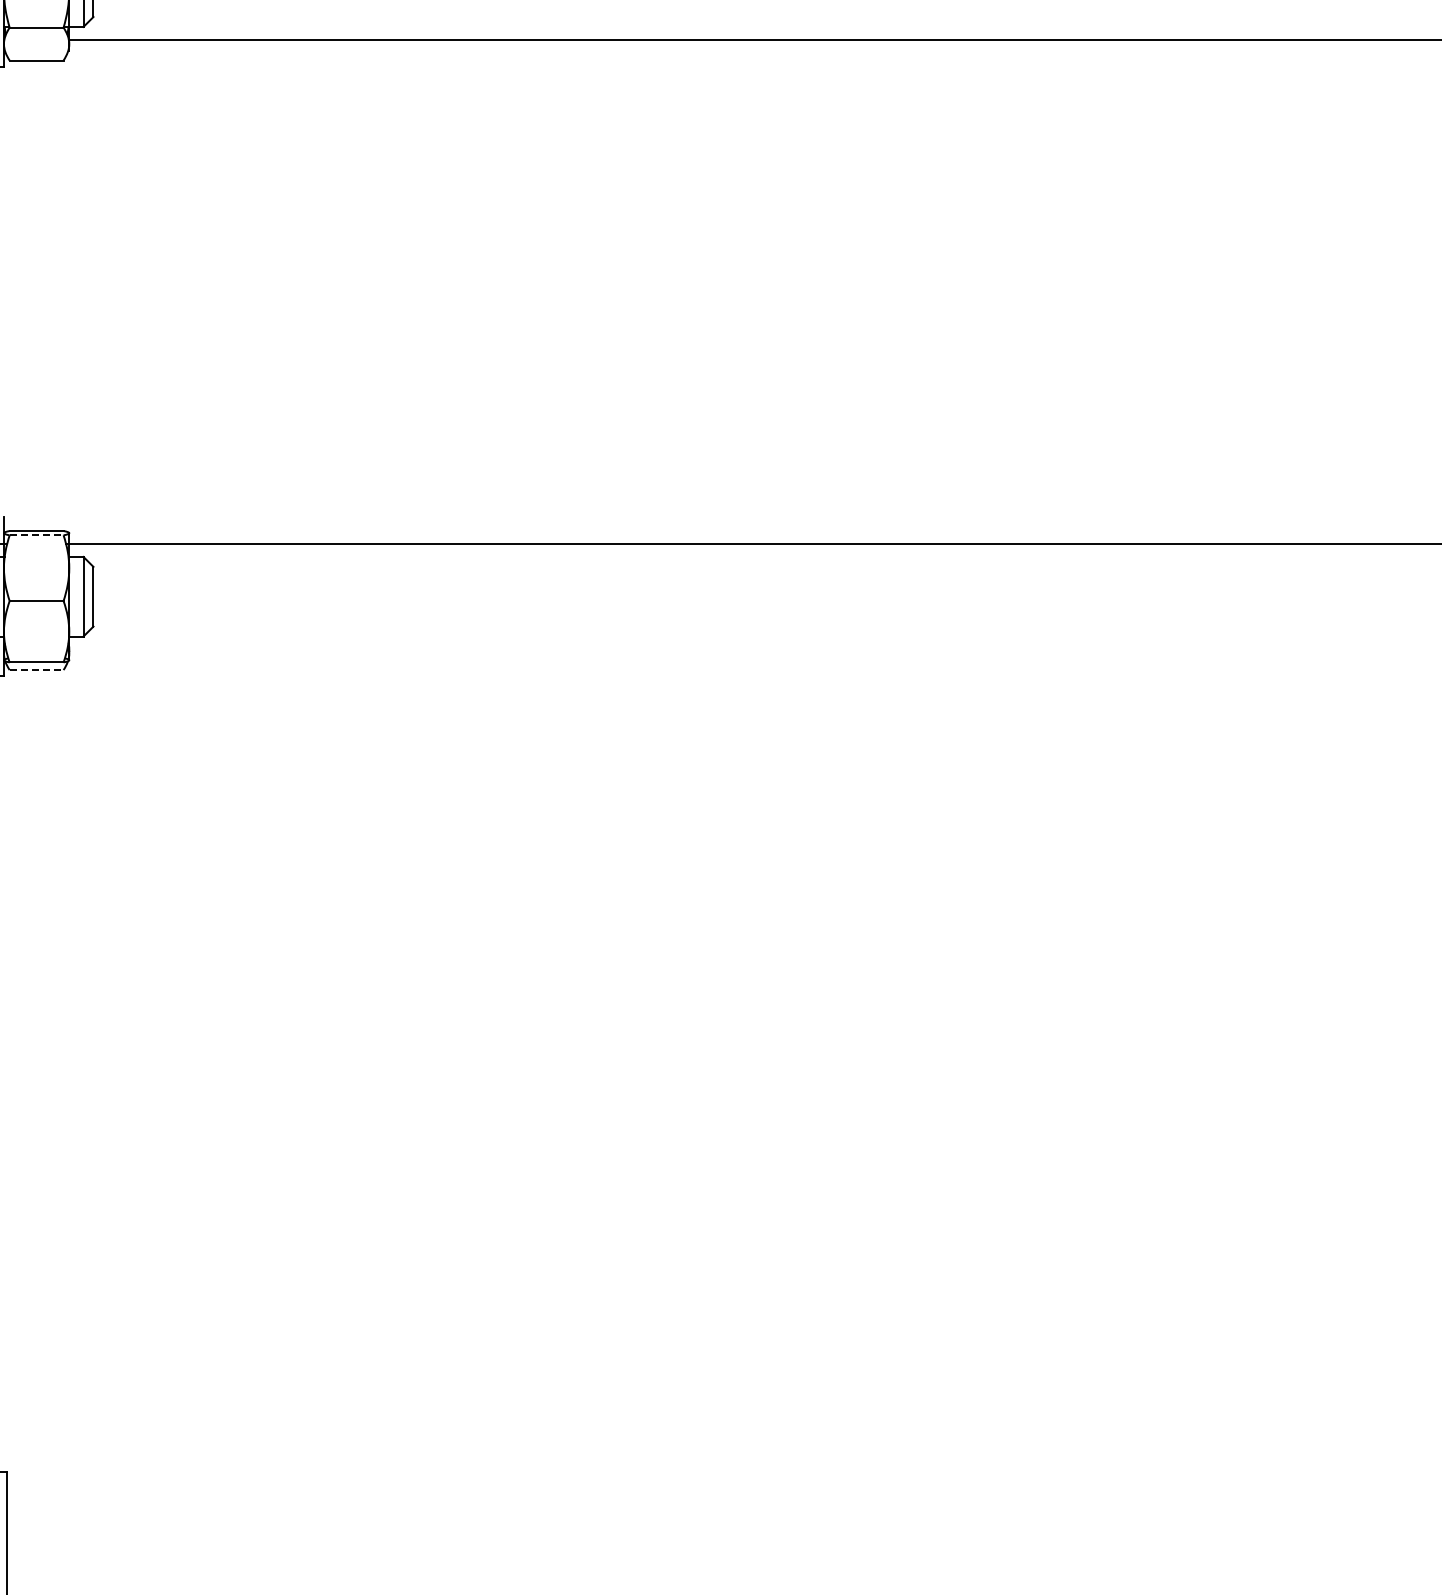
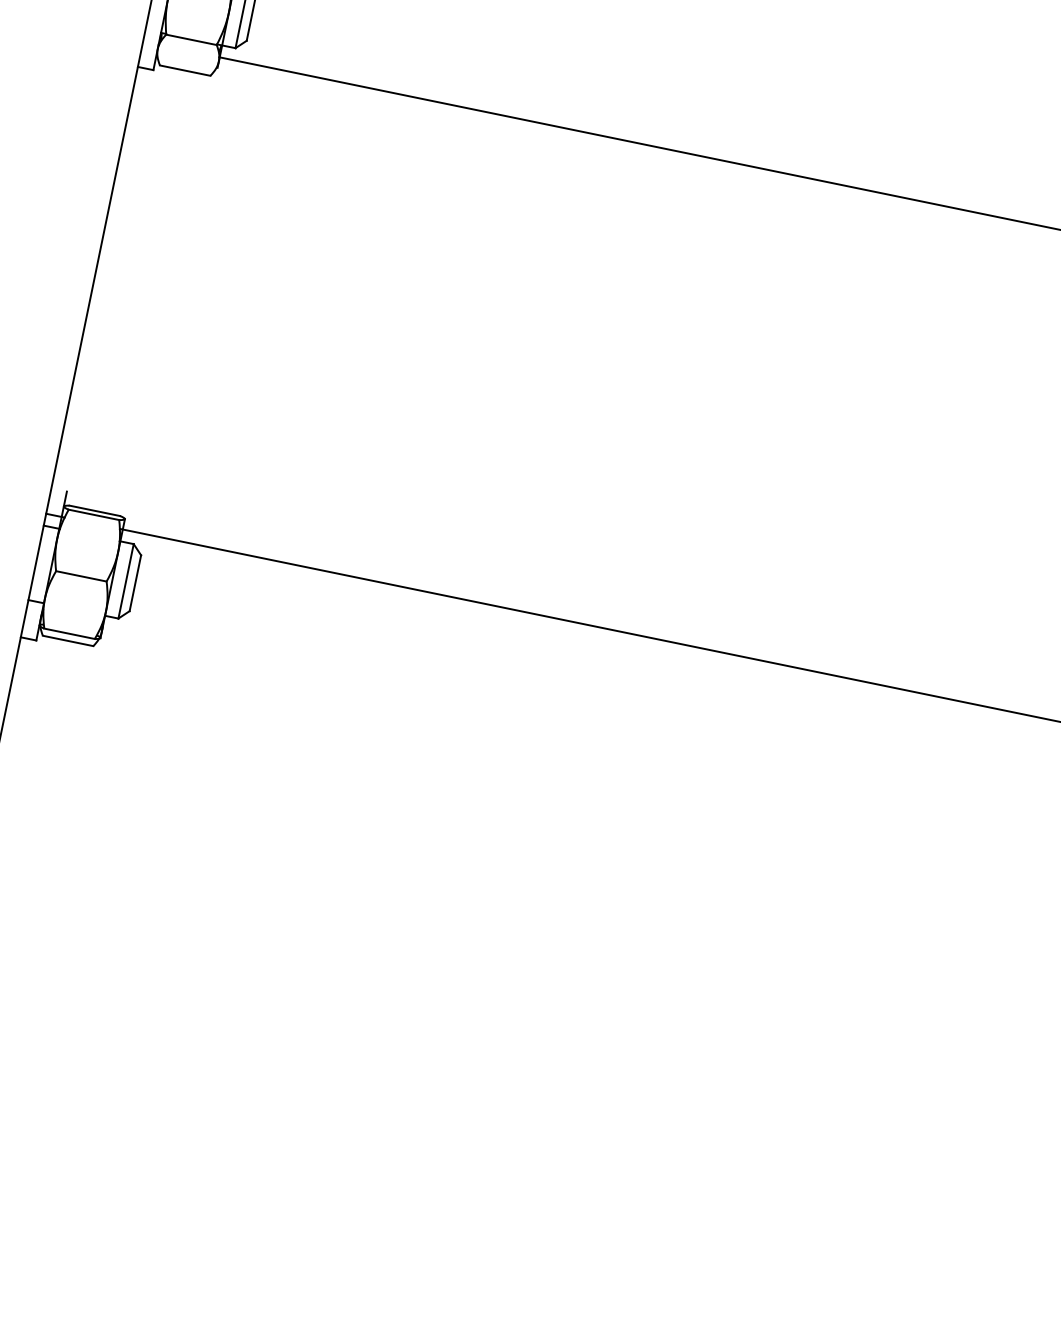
line: (36, 535) -> (93, 514), dashed -> solid
line: (36, 670) -> (67, 641), dashed -> solid

